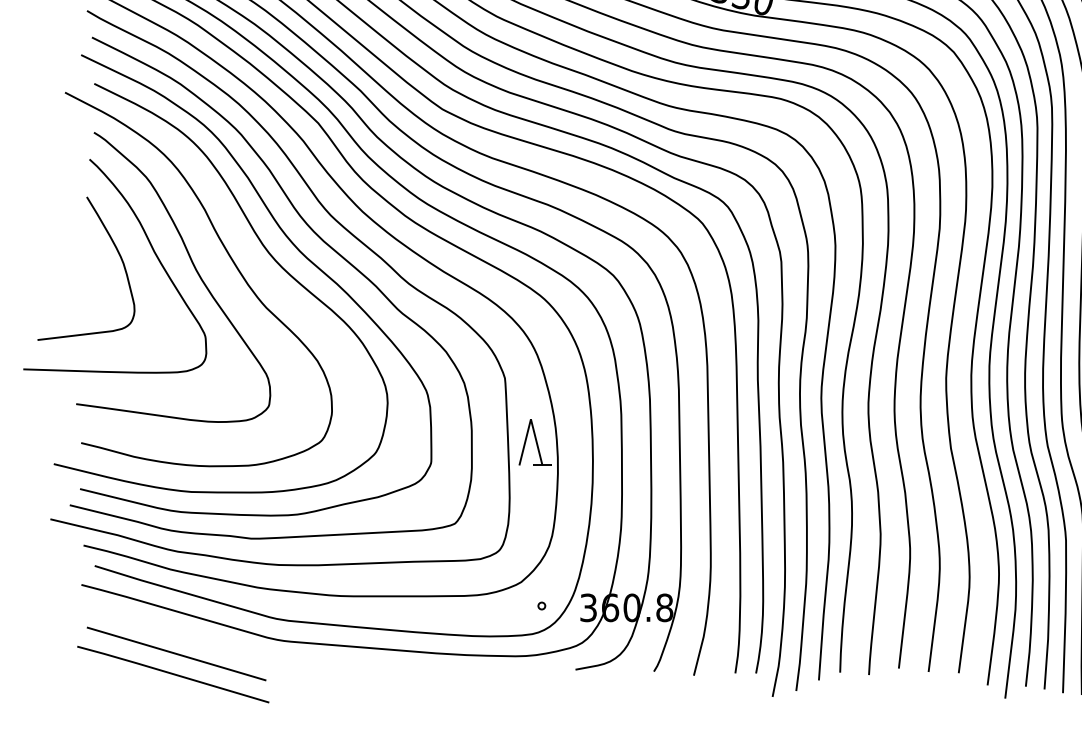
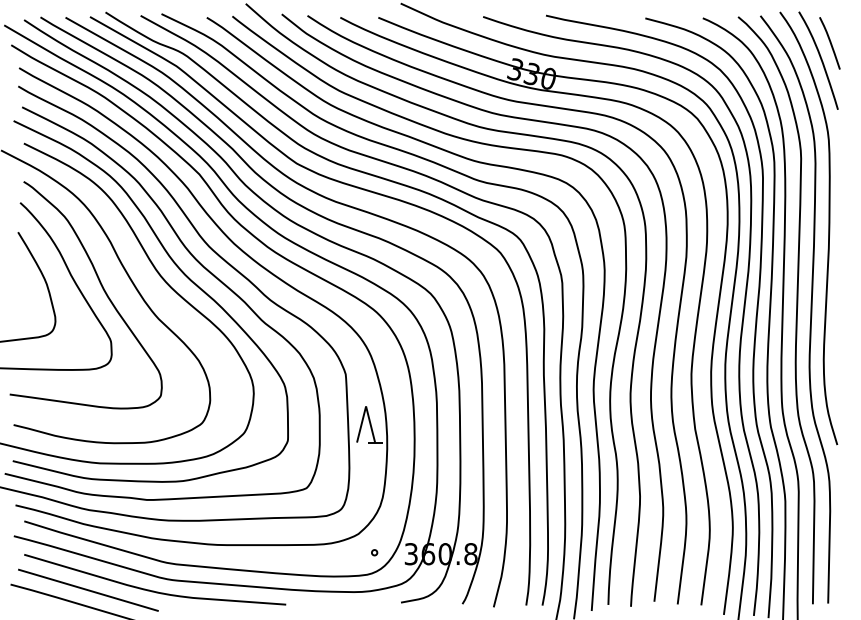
curve: (260, 654) -> (154, 590), added

